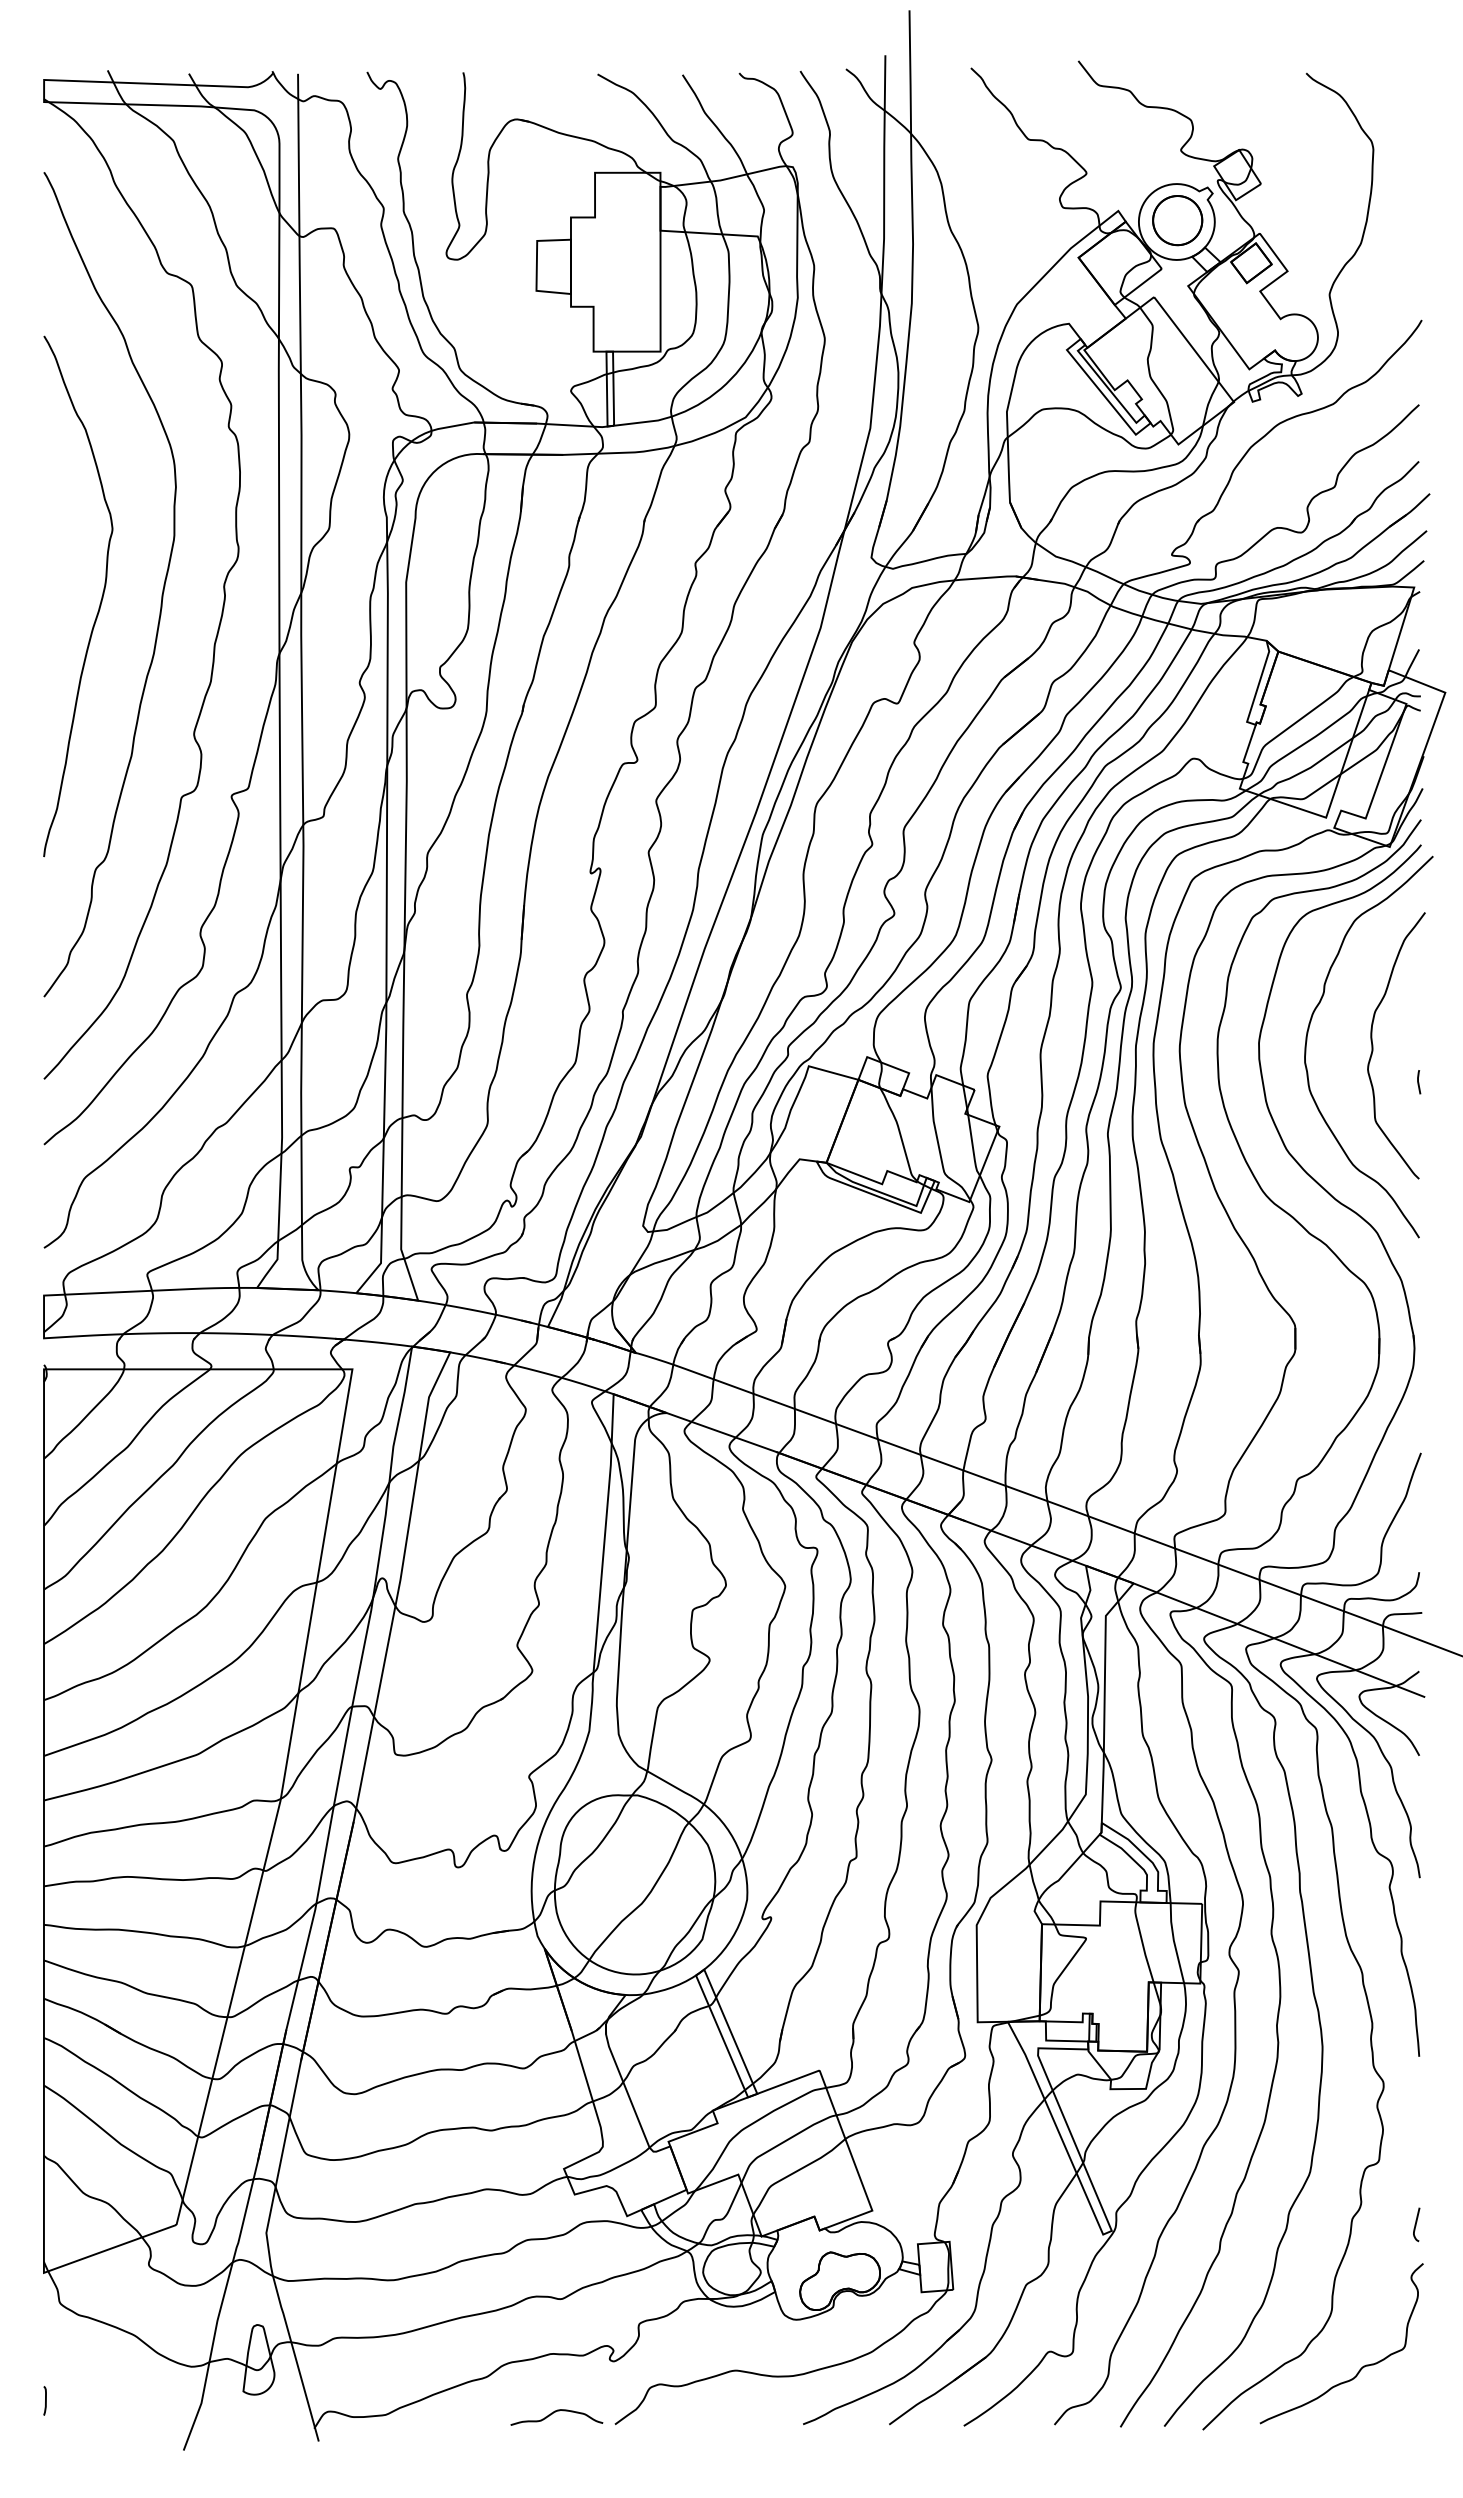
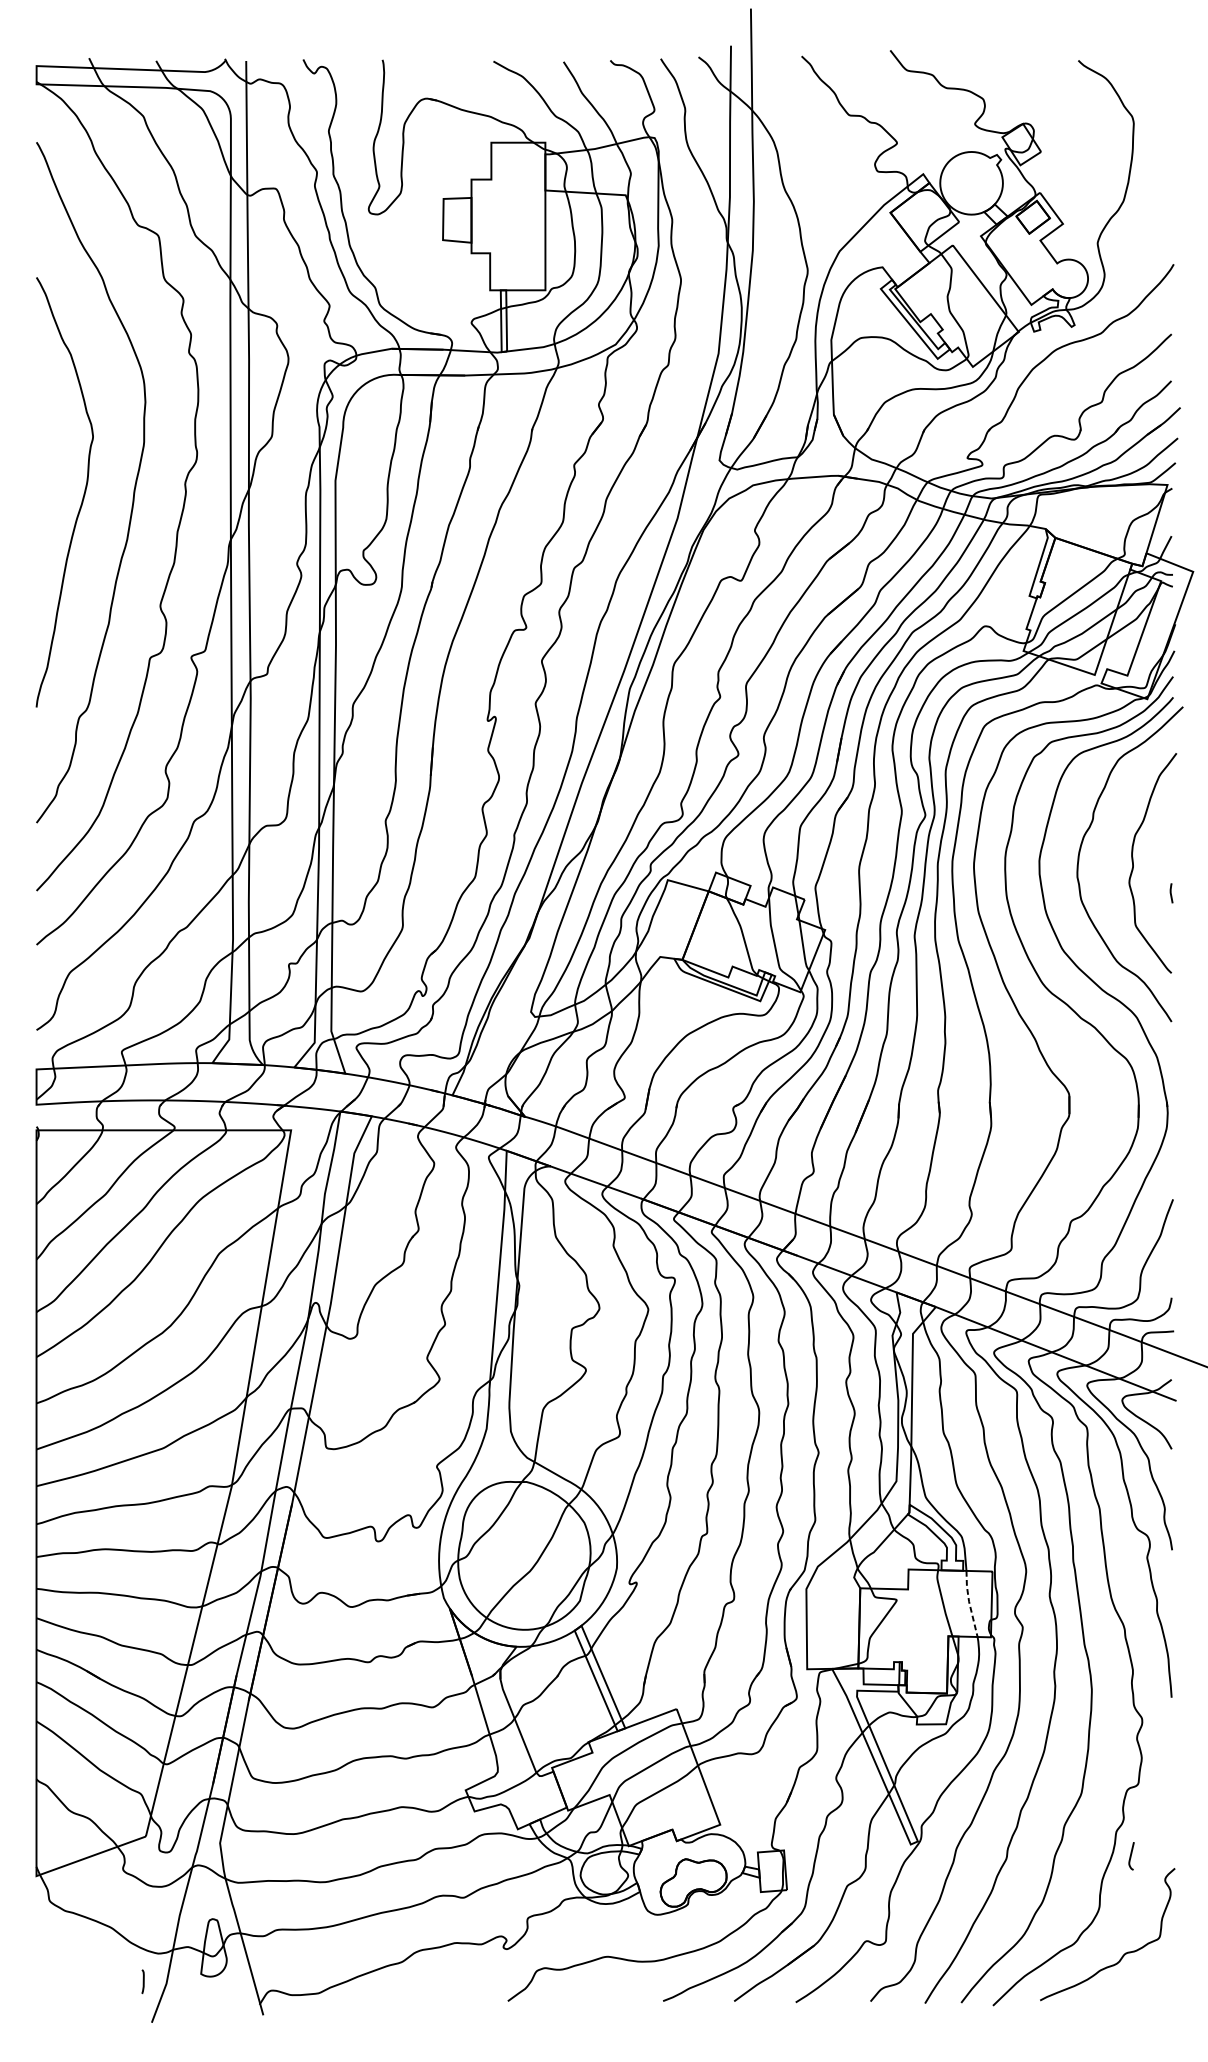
part: (1177, 220) -> (972, 182), removed
line: (1174, 1942) -> (969, 1603), solid -> dashed
curve: (1416, 2224) -> (1131, 1855), moved
curve: (45, 2400) -> (143, 1981), moved
curve: (553, 2413) -> (457, 1992), removed

